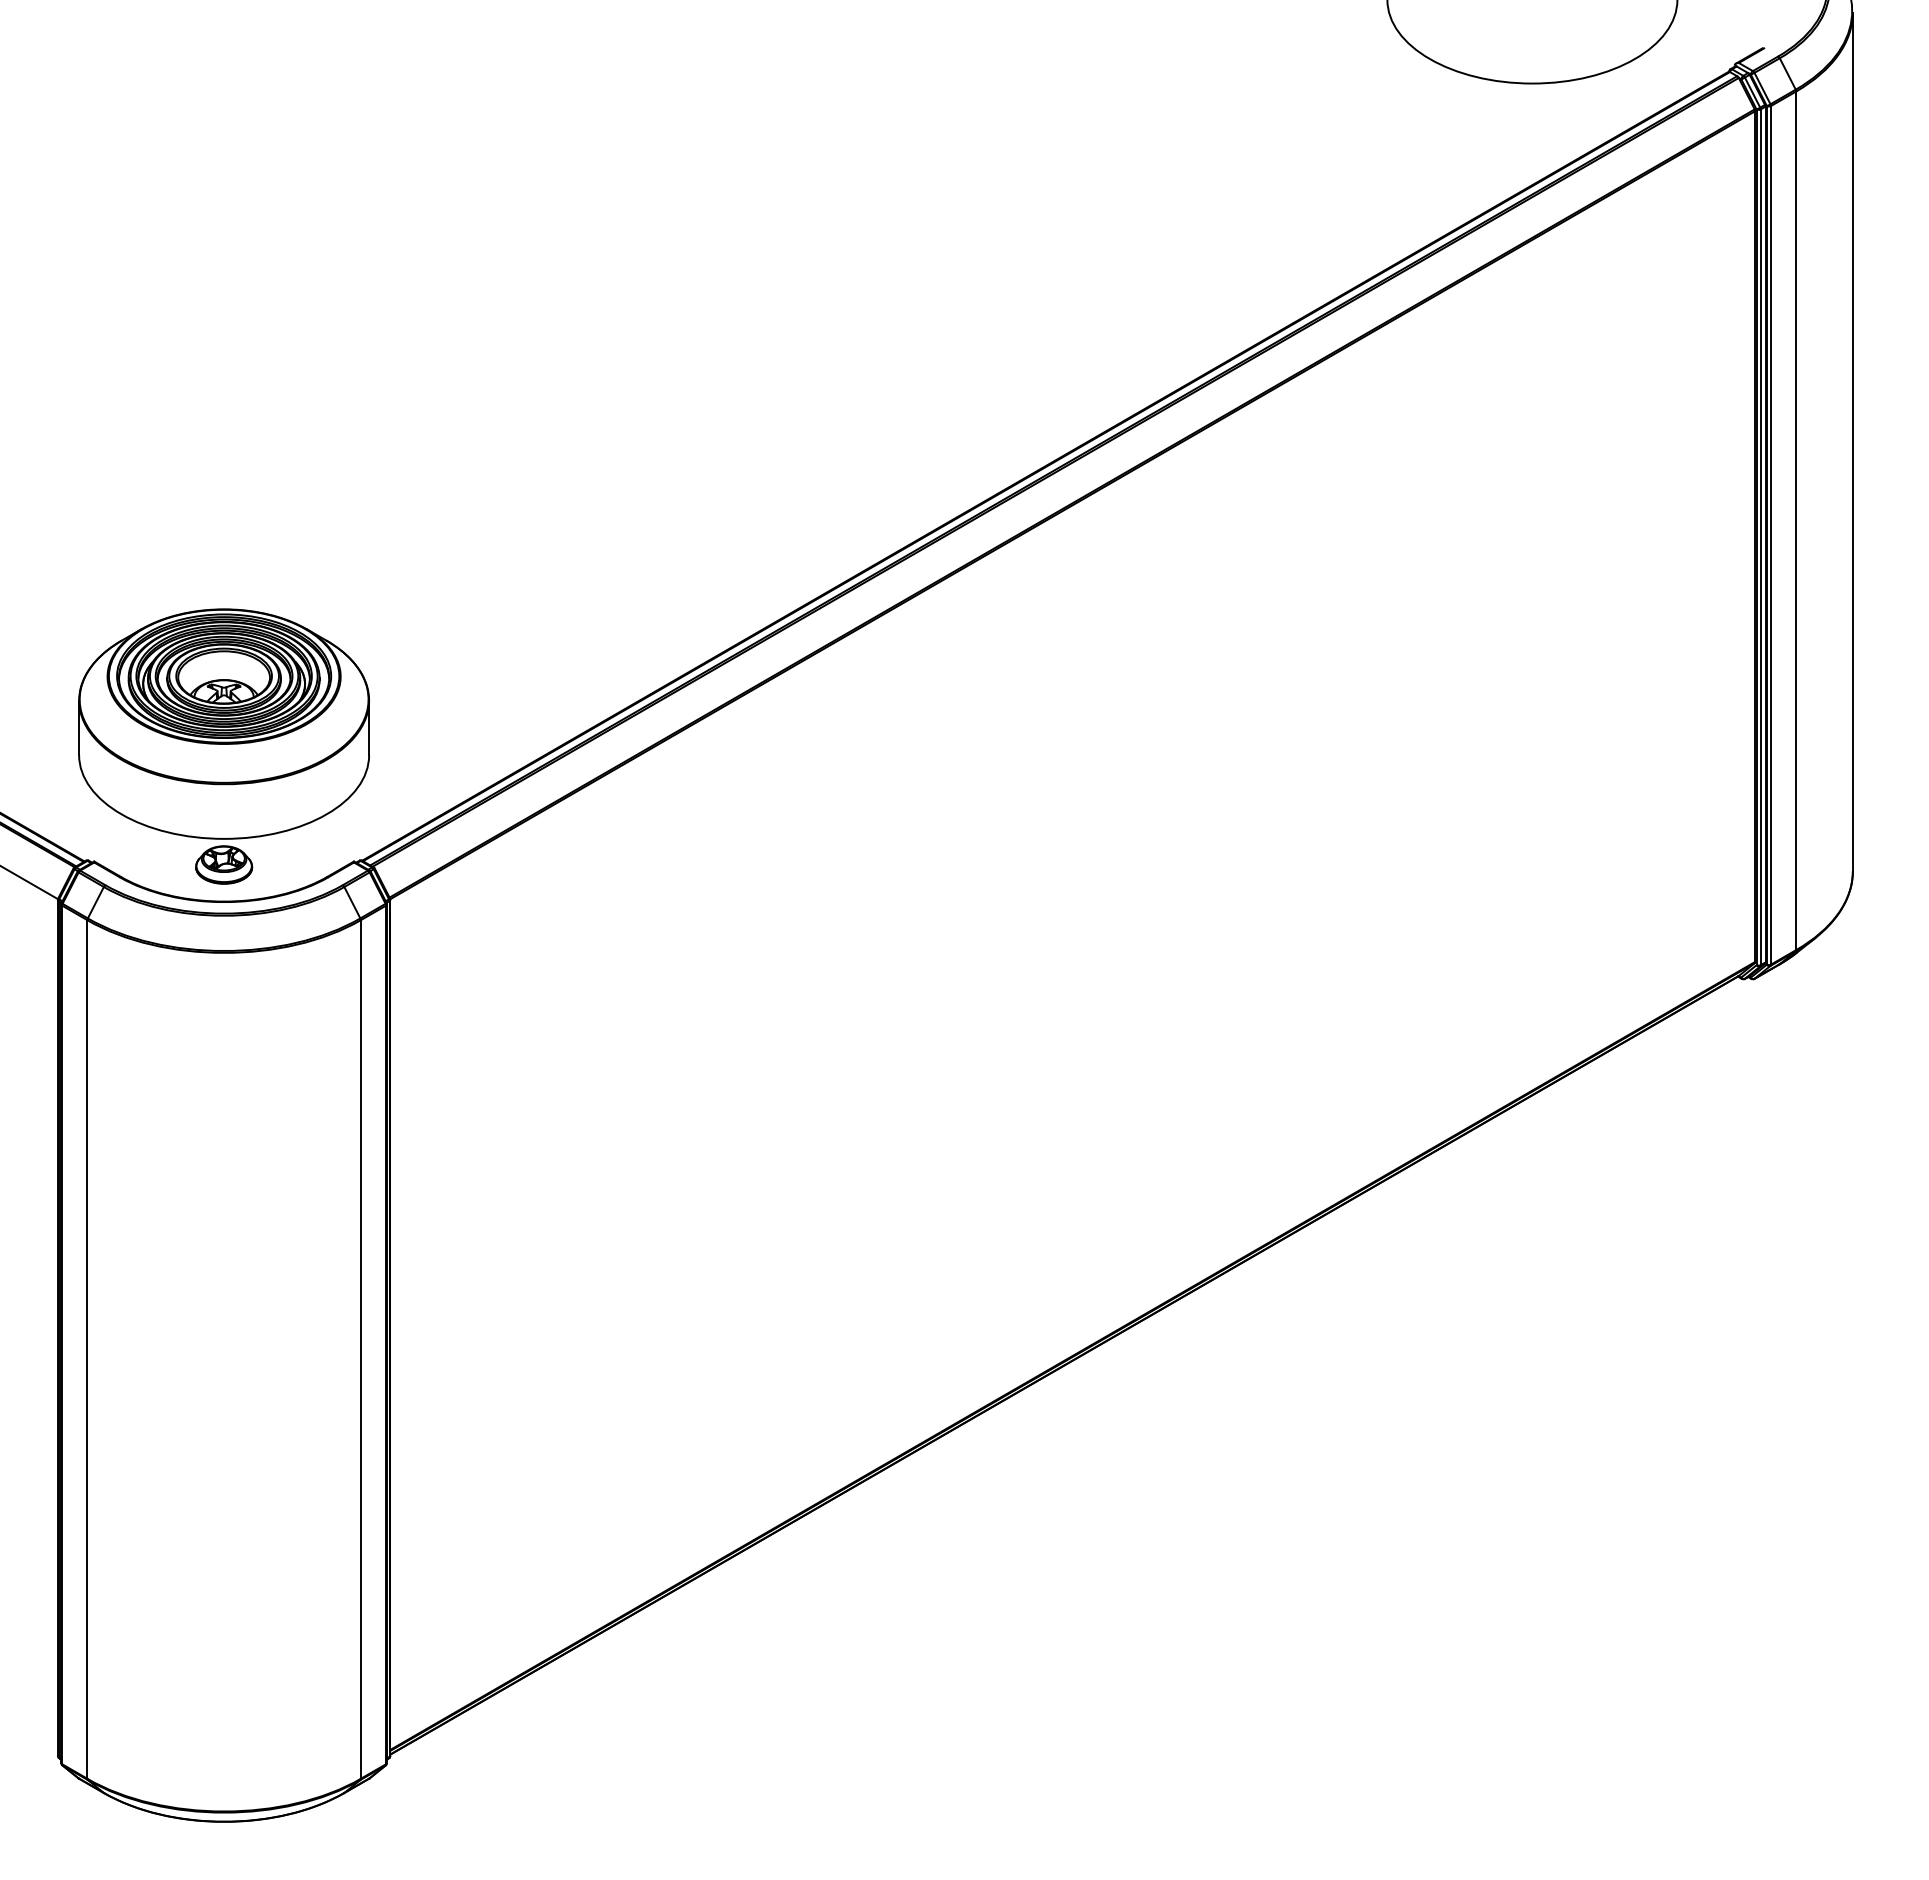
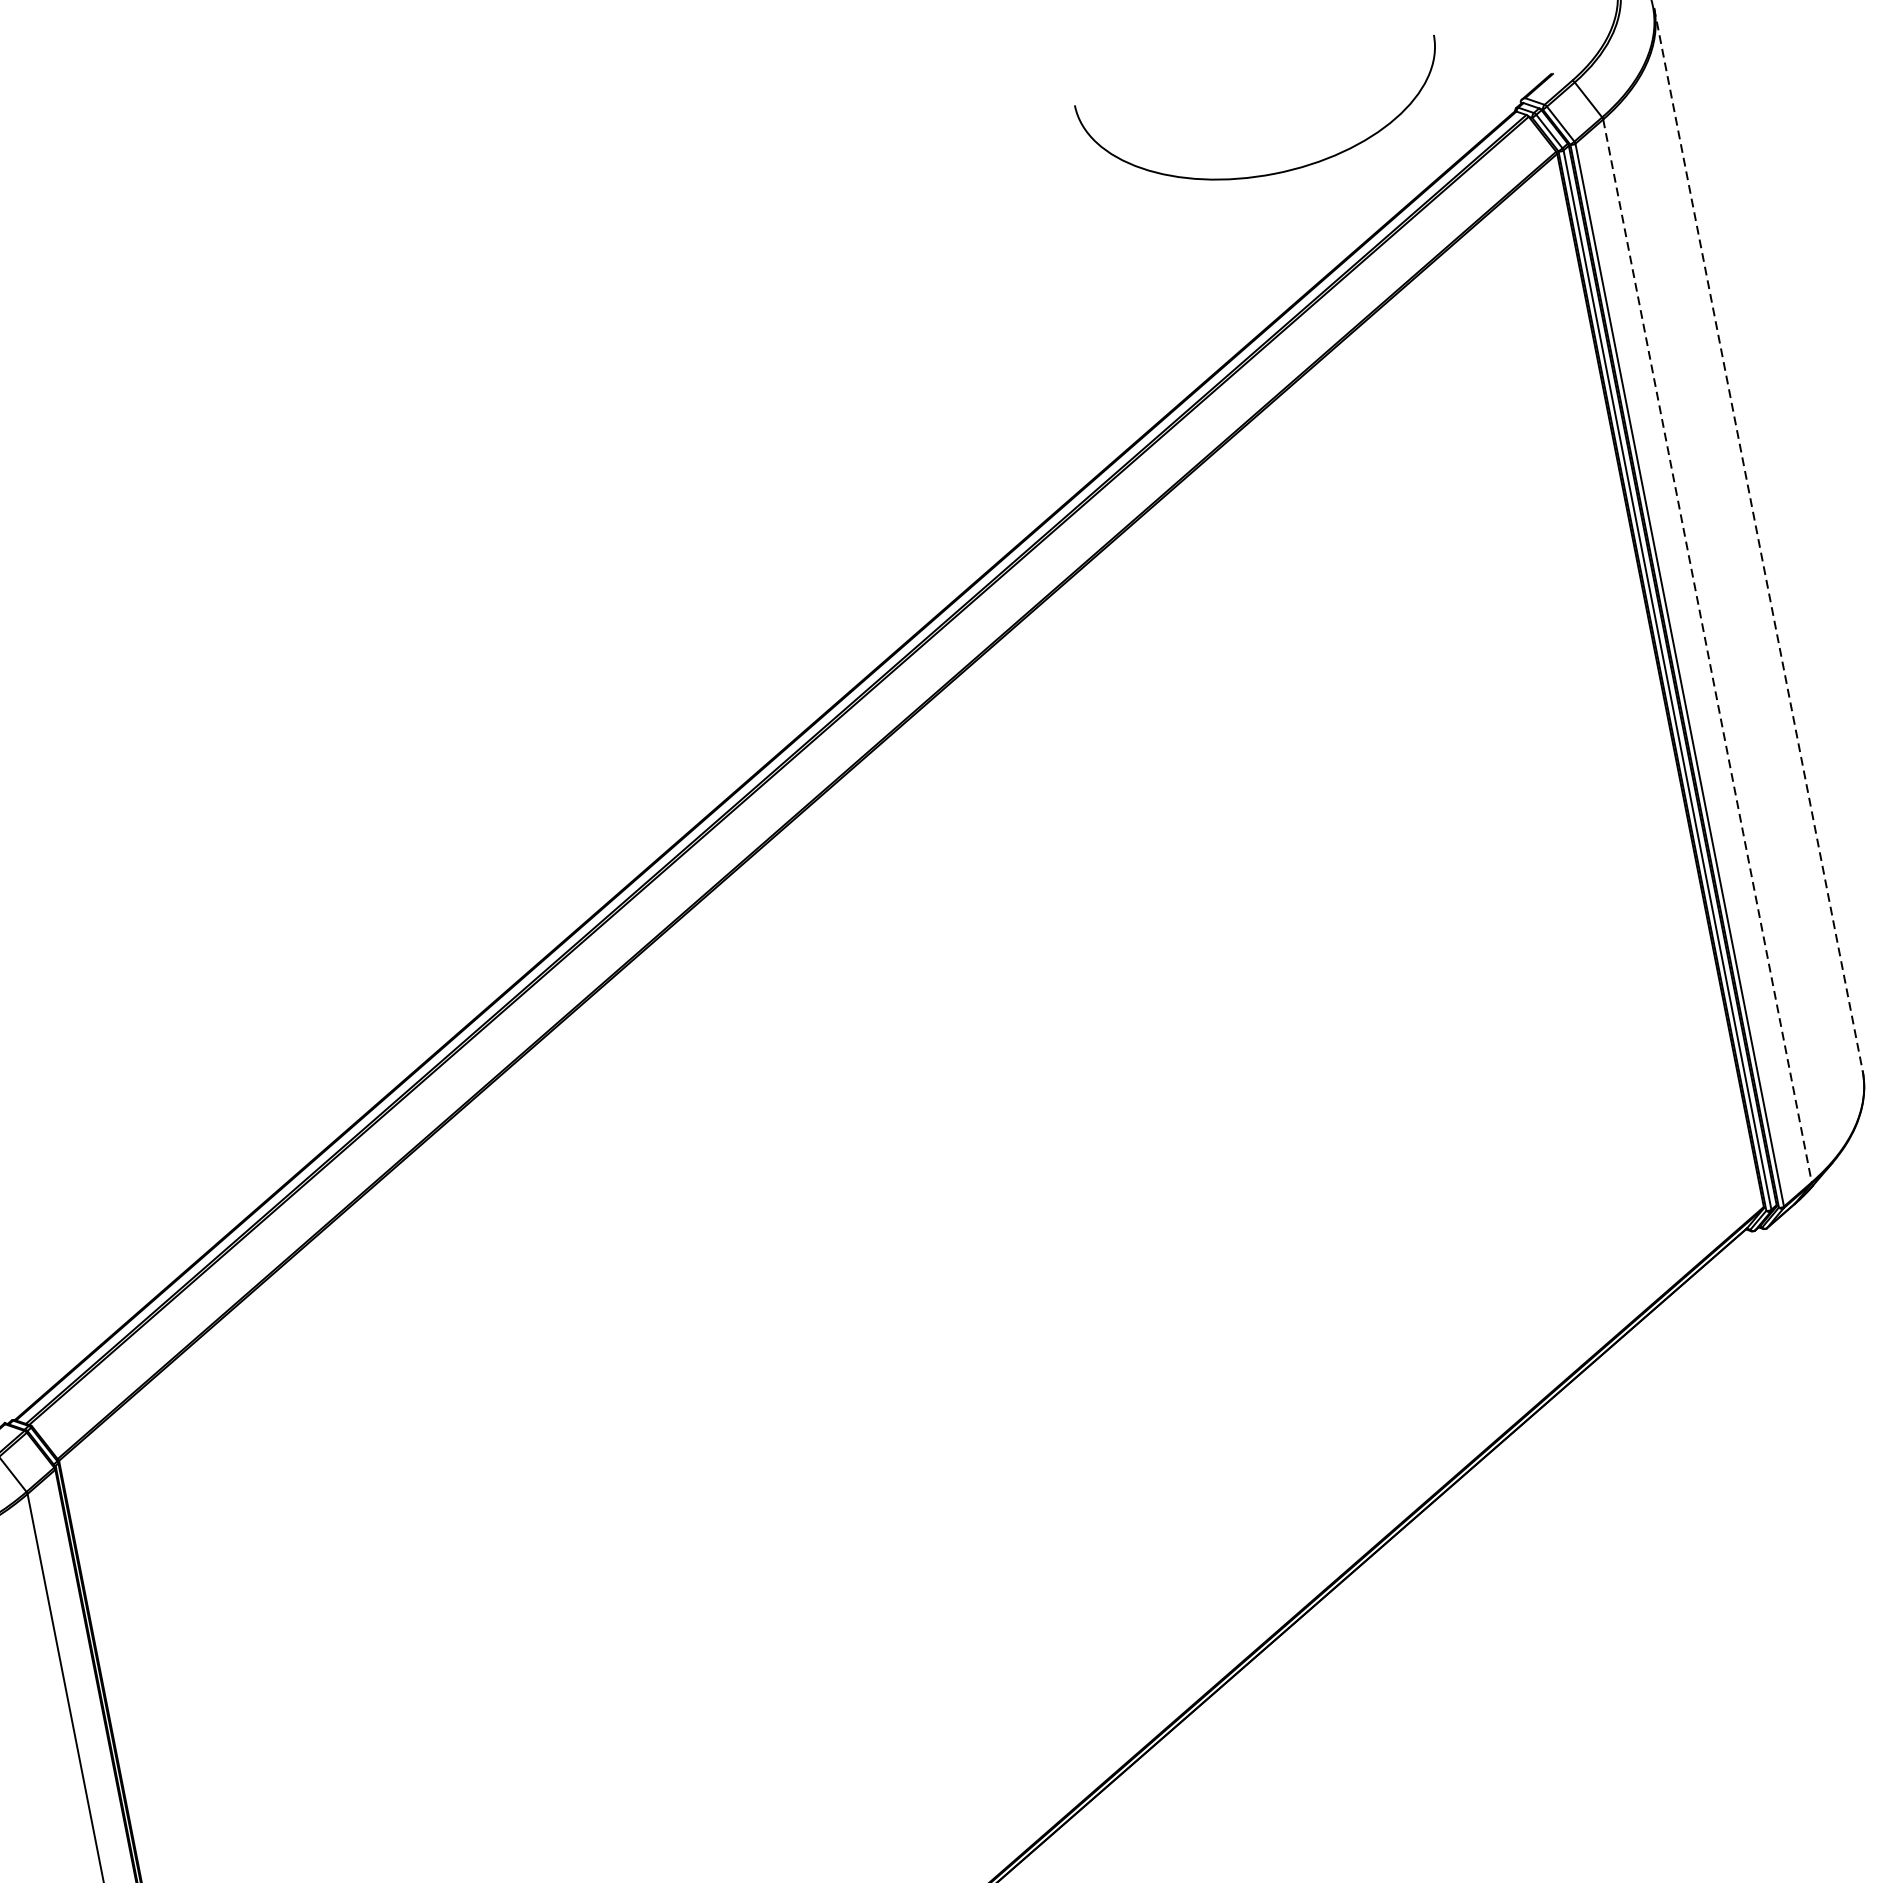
line: (1852, 442) -> (1758, 540), solid -> dashed
line: (1796, 521) -> (1707, 651), solid -> dashed

